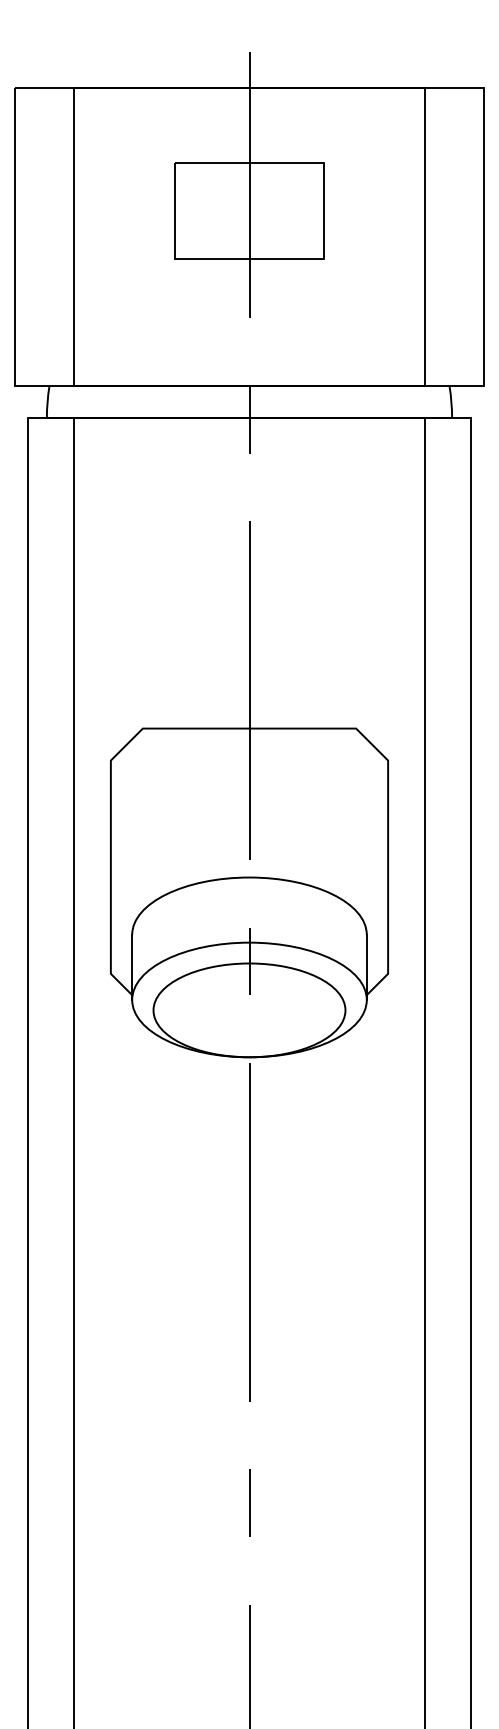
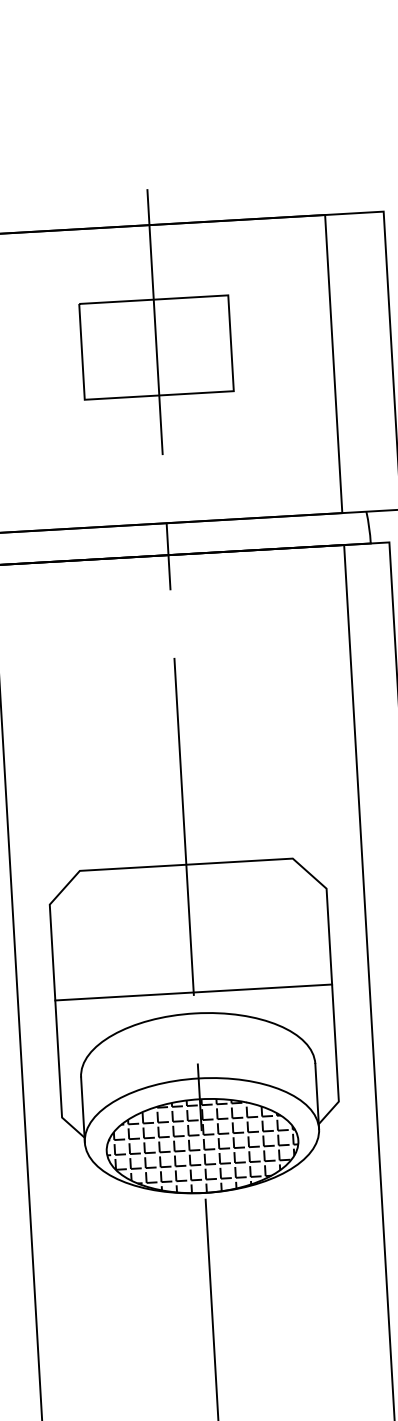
line: (249, 856) -> (193, 992), added
hatch: (249, 1010) -> (202, 1146), added

